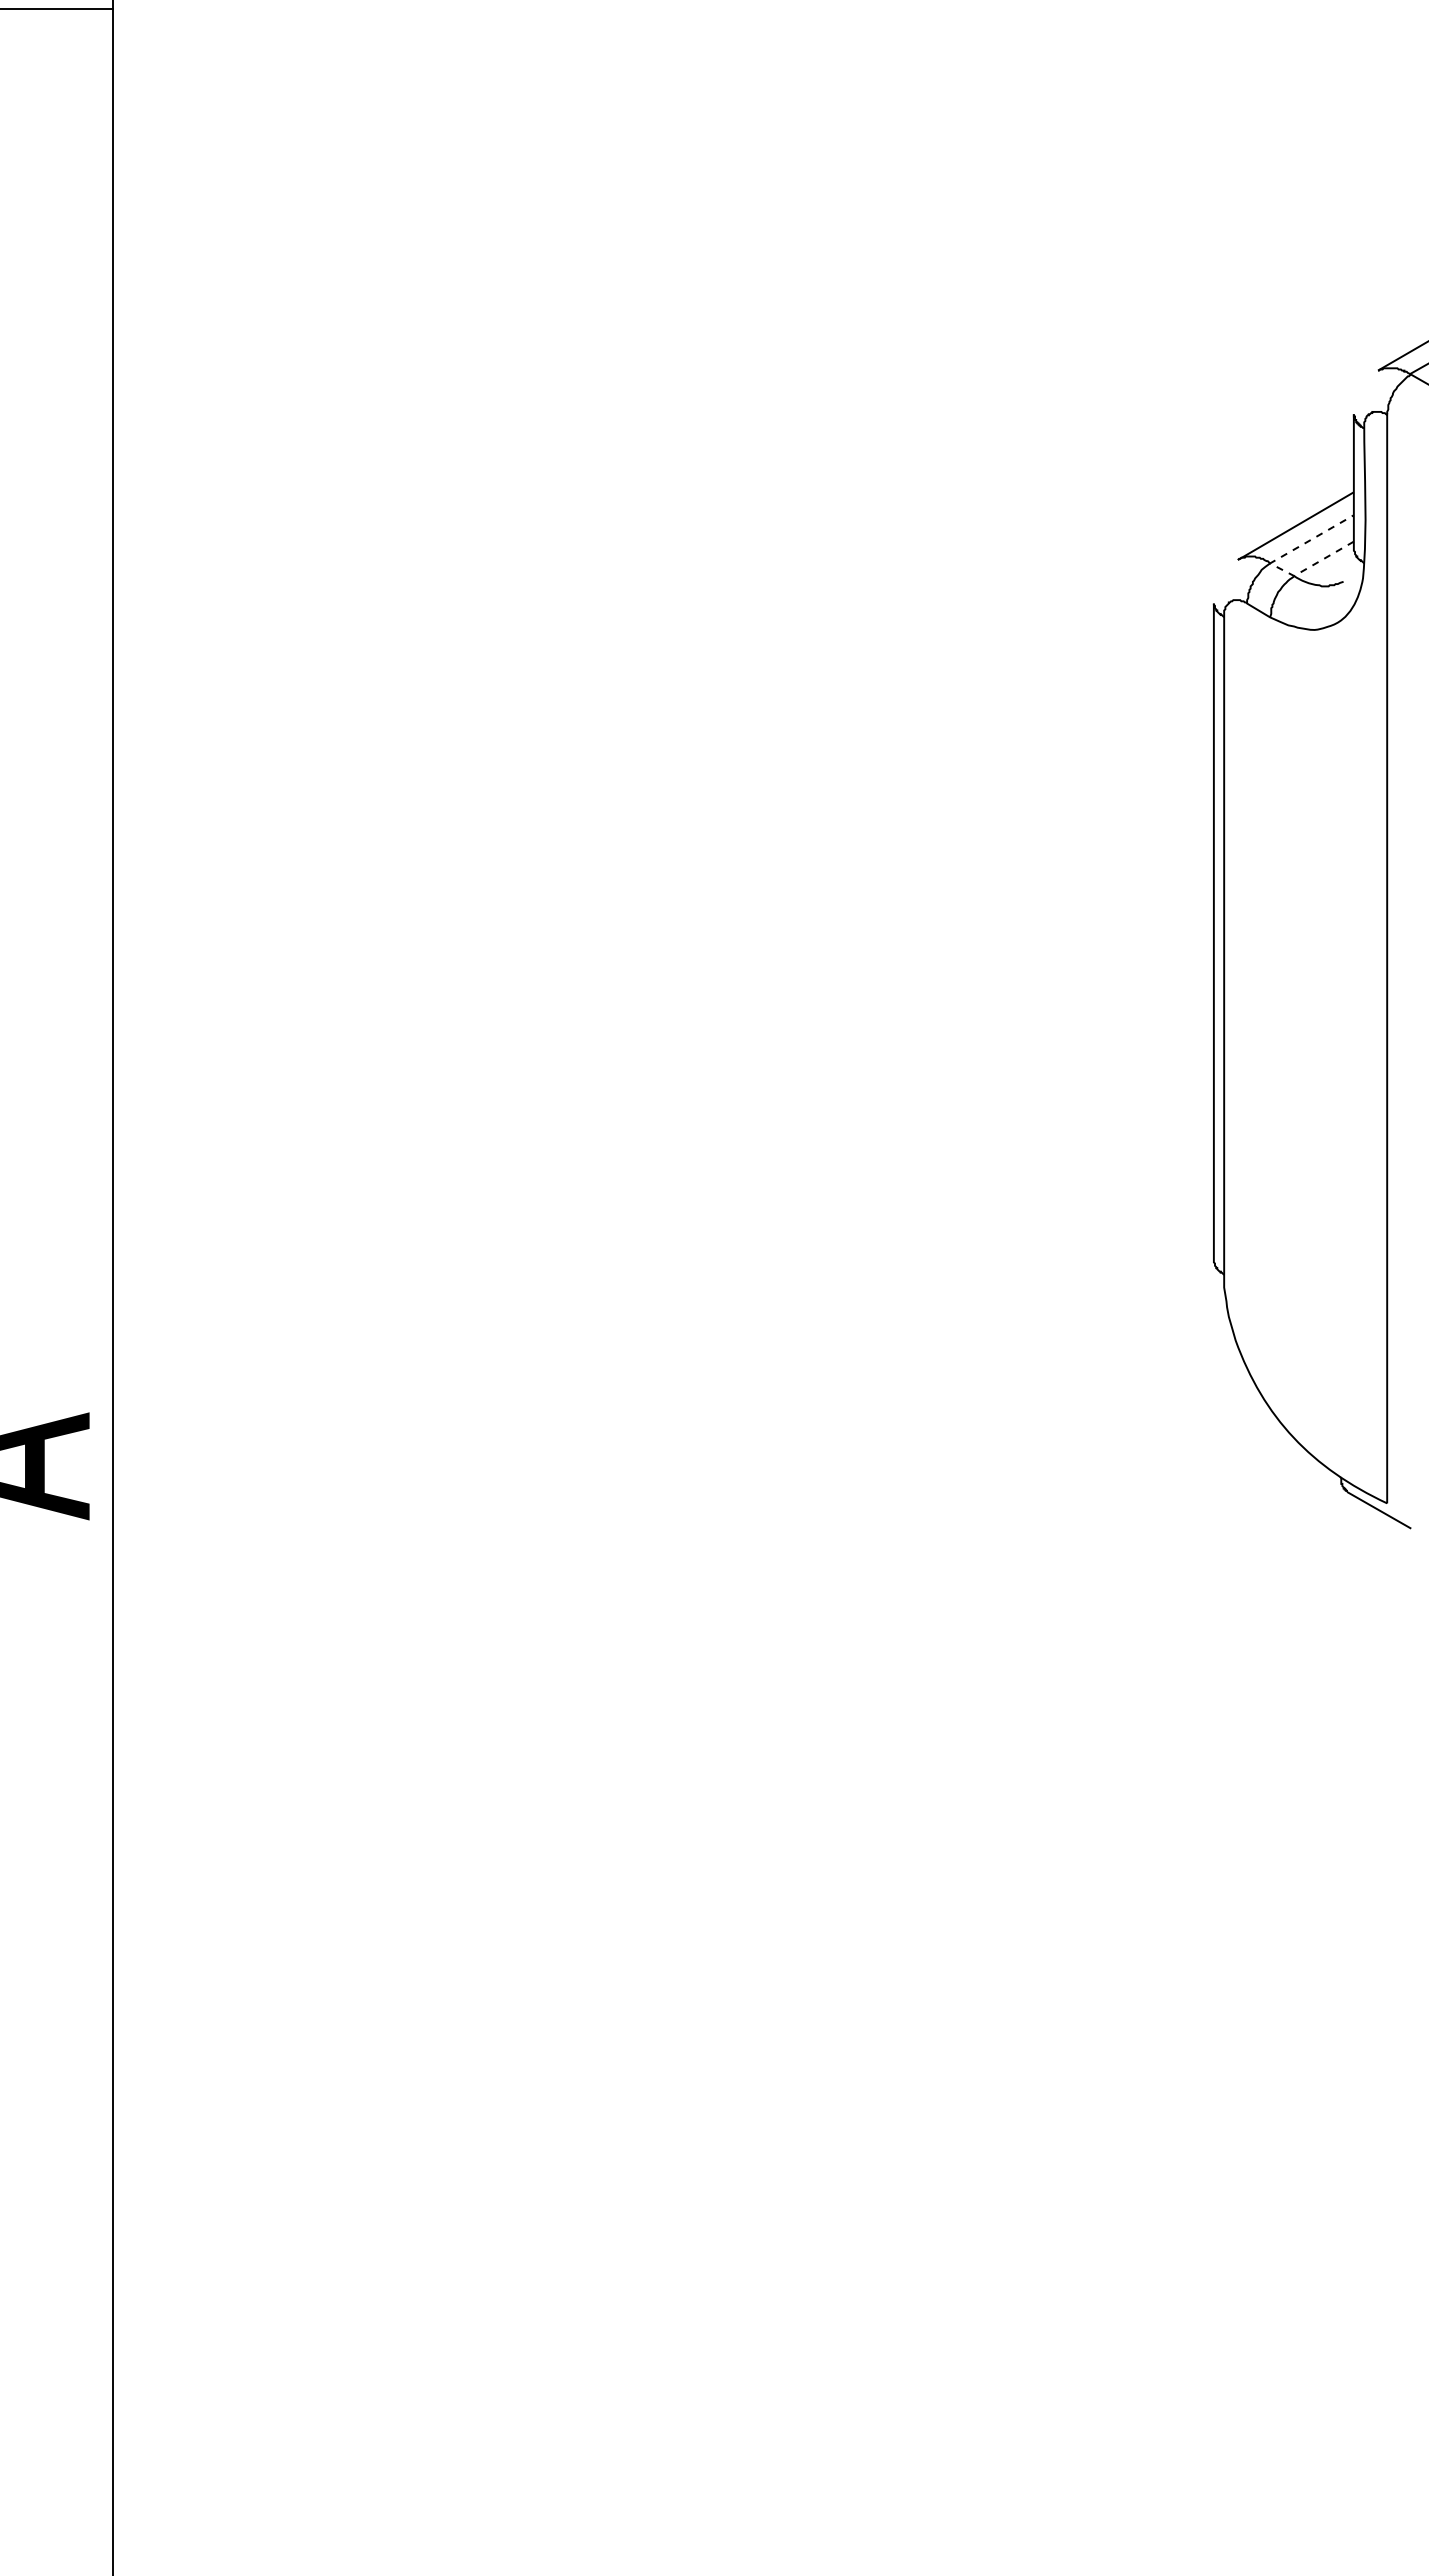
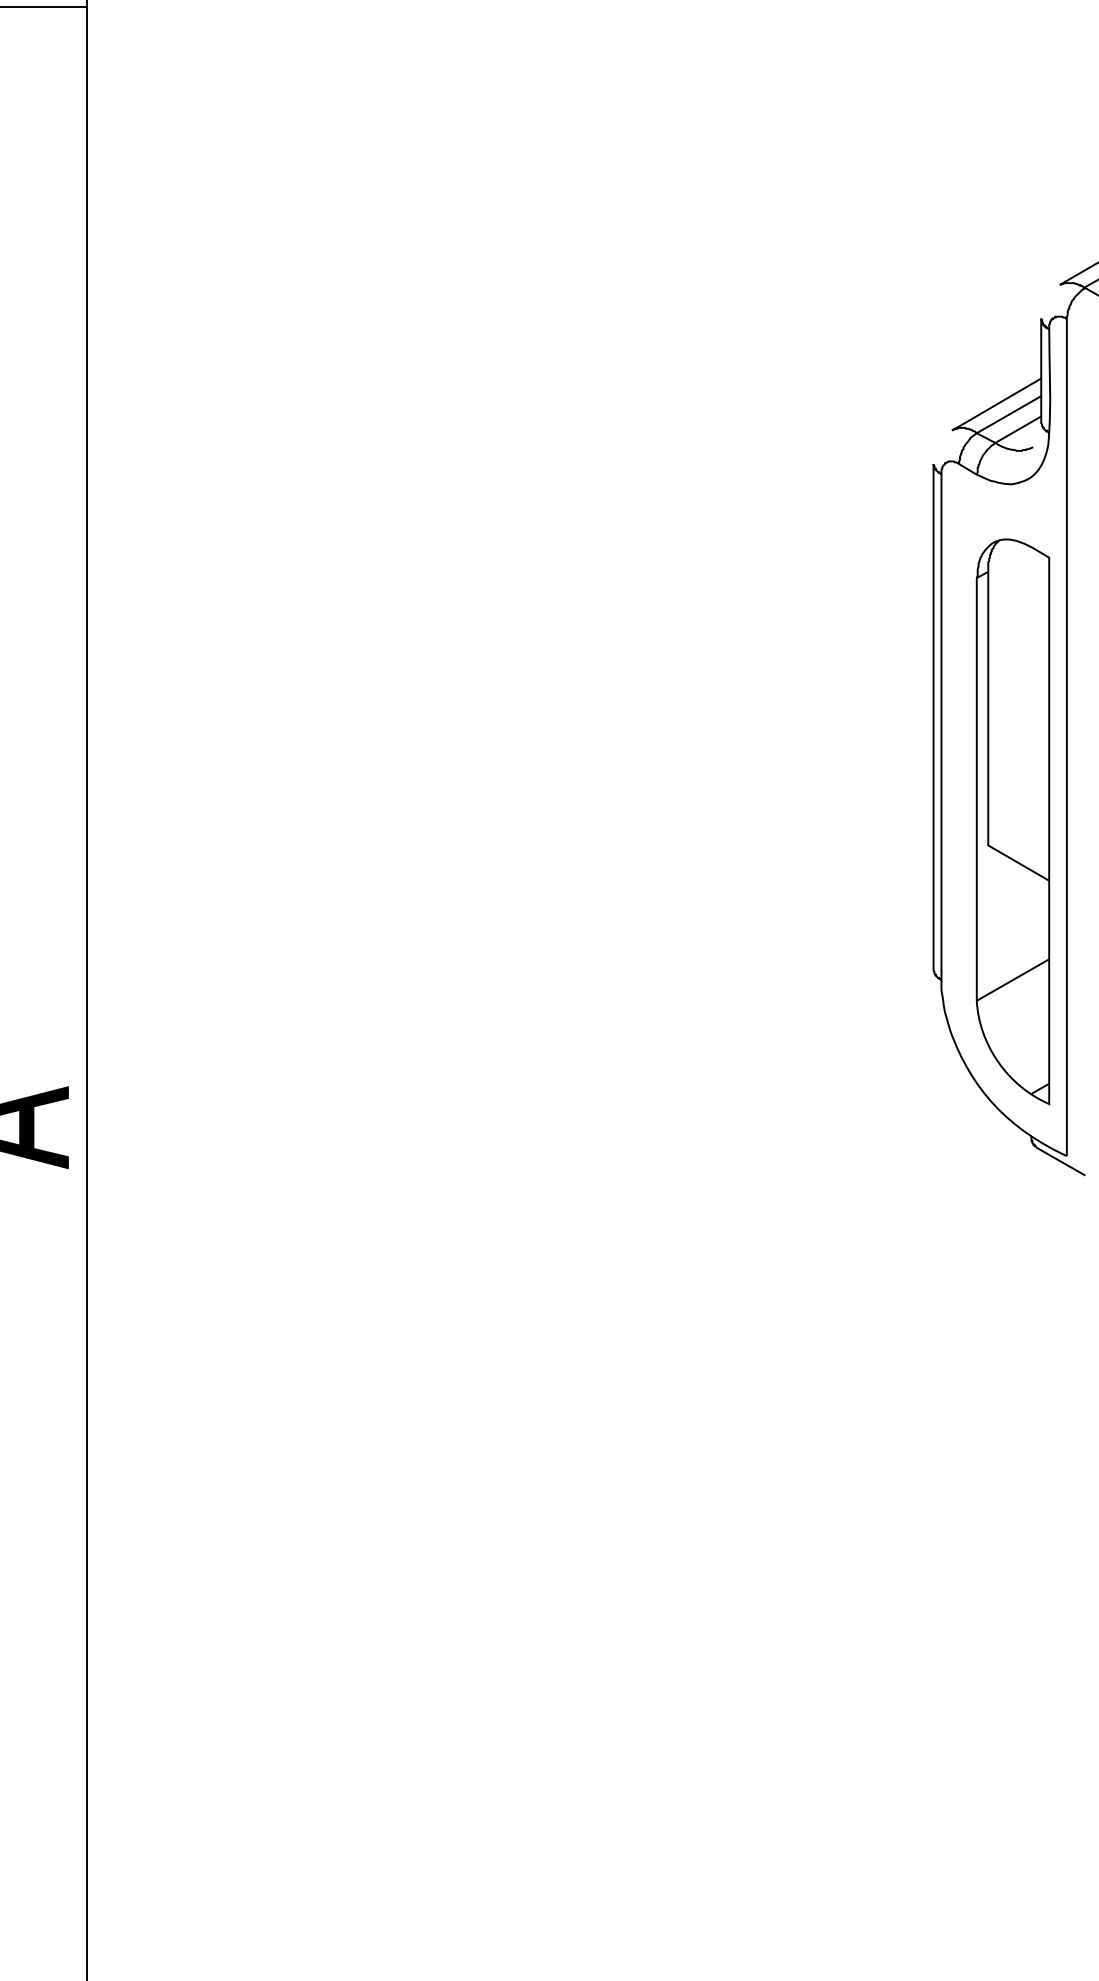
line: (1270, 563) -> (977, 433), dashed -> solid
part: (1317, 1068) -> (1013, 821), added

